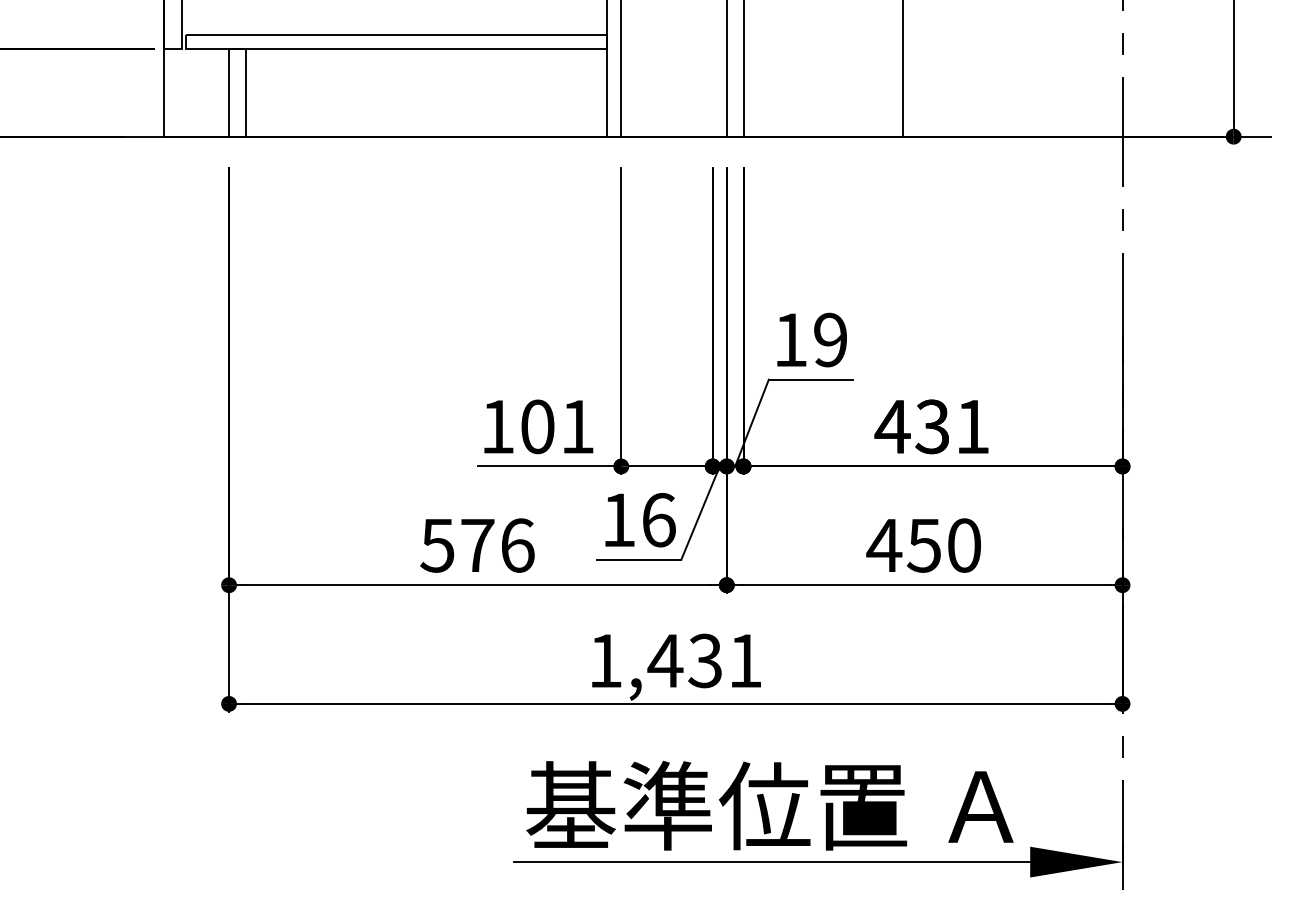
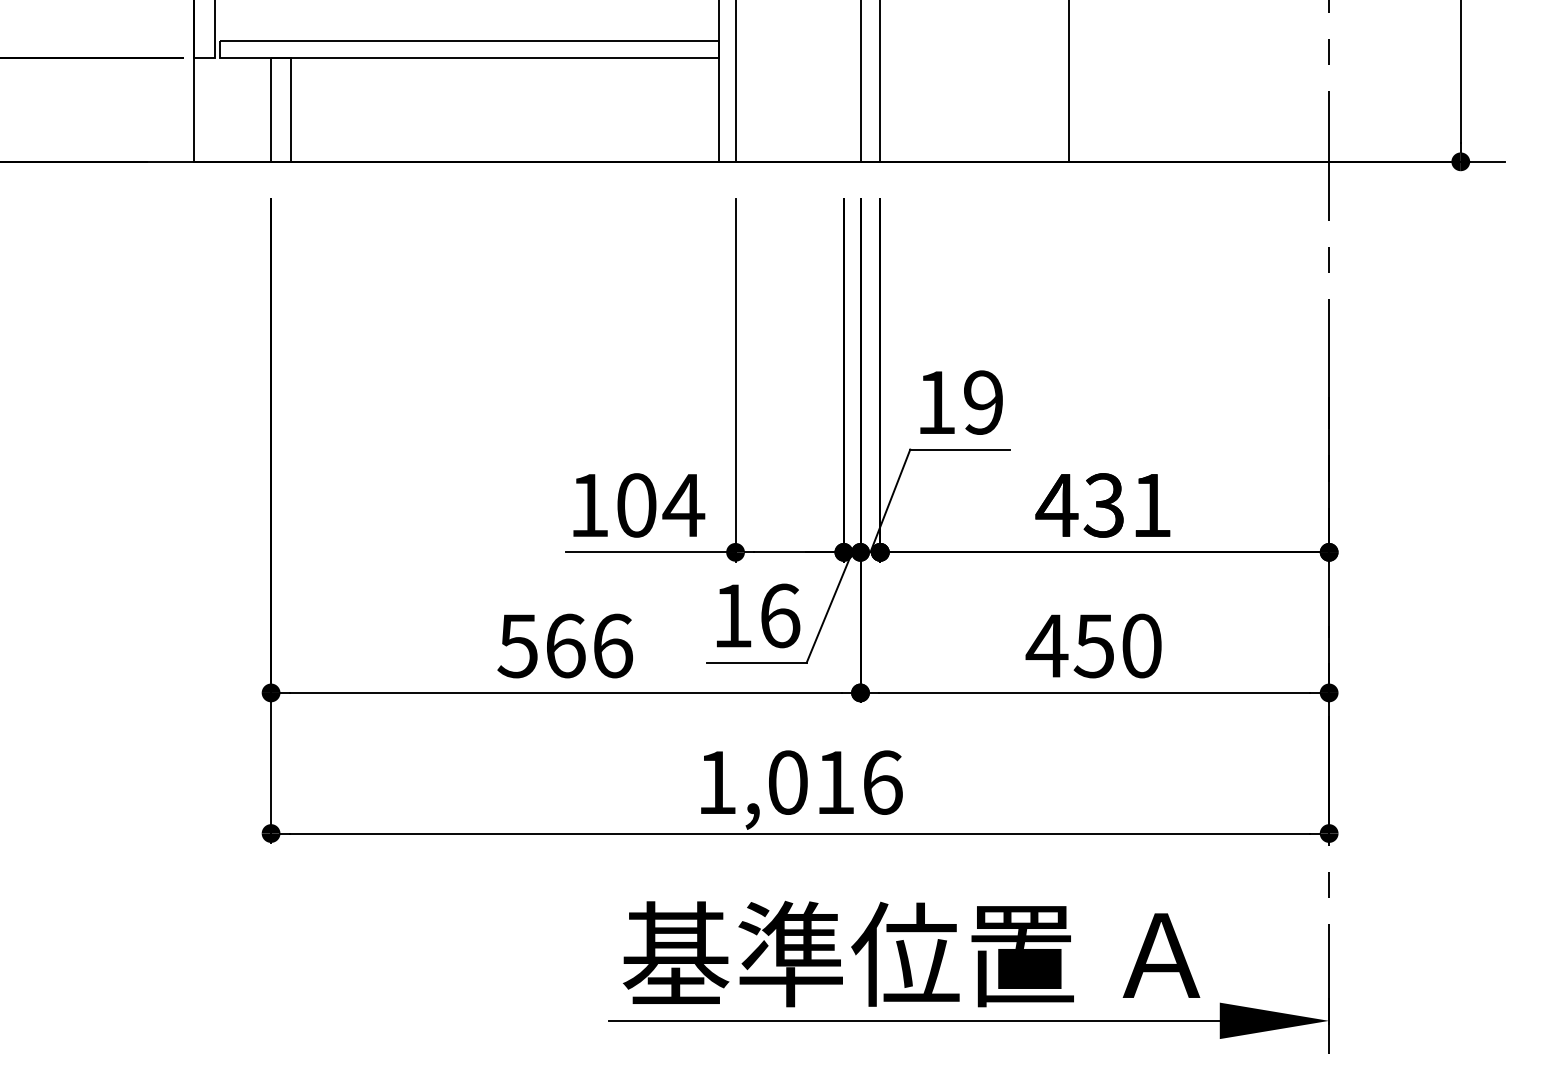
text: (577, 426) -> (683, 505), 101 -> 104
text: (477, 545) -> (565, 645), 576 -> 566
text: (704, 660) -> (834, 782), 1,431 -> 1,016

